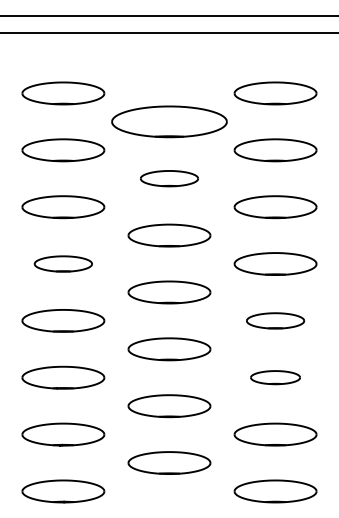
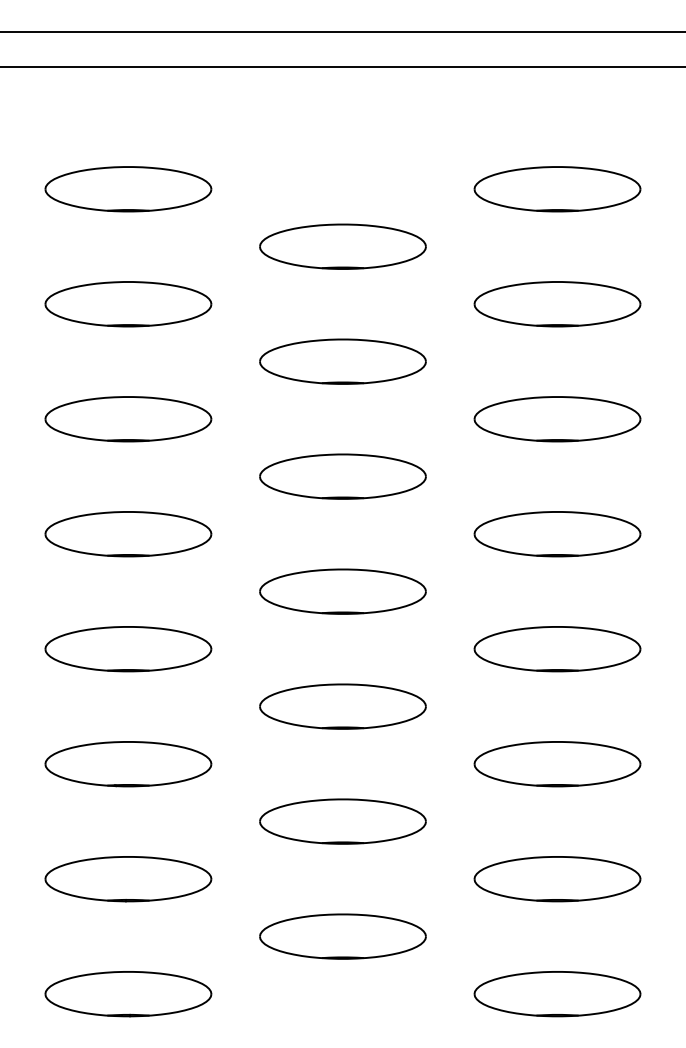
part: (169, 121) -> (343, 245), size x0.71
part: (169, 178) -> (343, 361), size x1.43
part: (63, 263) -> (128, 533), size x1.43
part: (275, 320) -> (557, 648), size x1.43
part: (275, 377) -> (557, 763), size x1.67

